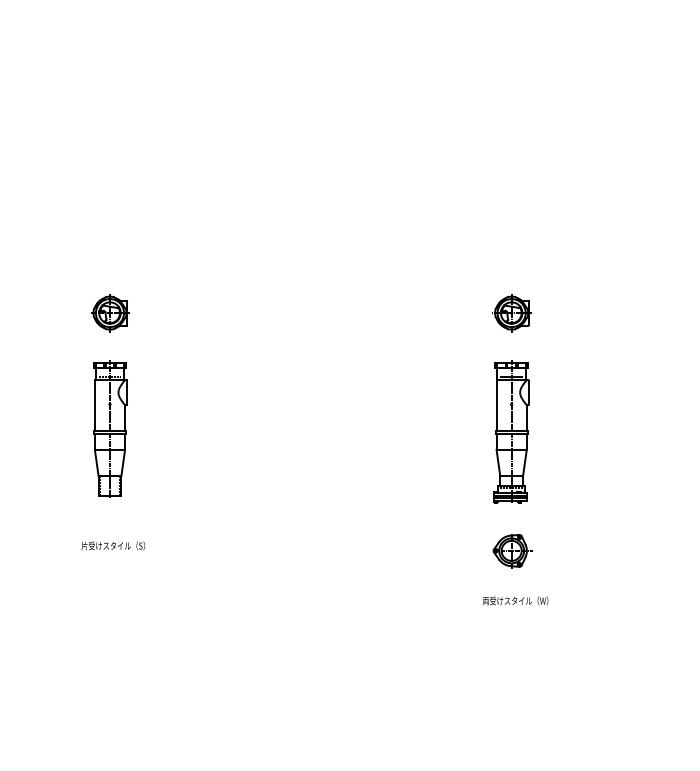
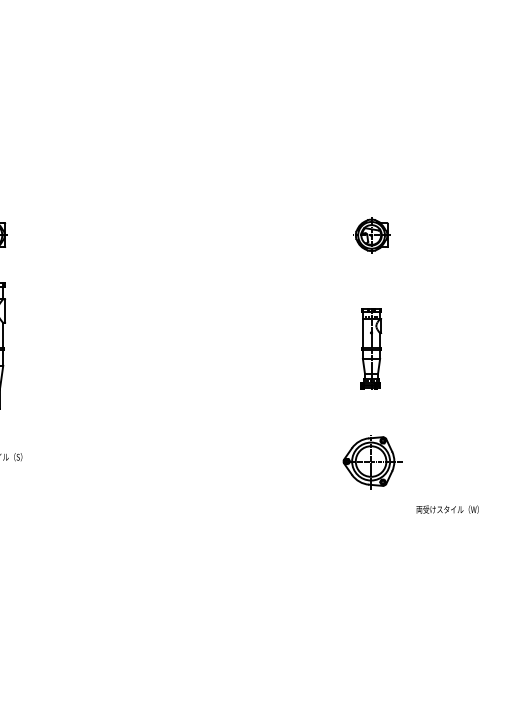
part: (511, 431) -> (371, 348), size x0.6
part: (512, 551) -> (372, 462), size x1.6
text: (515, 600) -> (447, 509), moved

